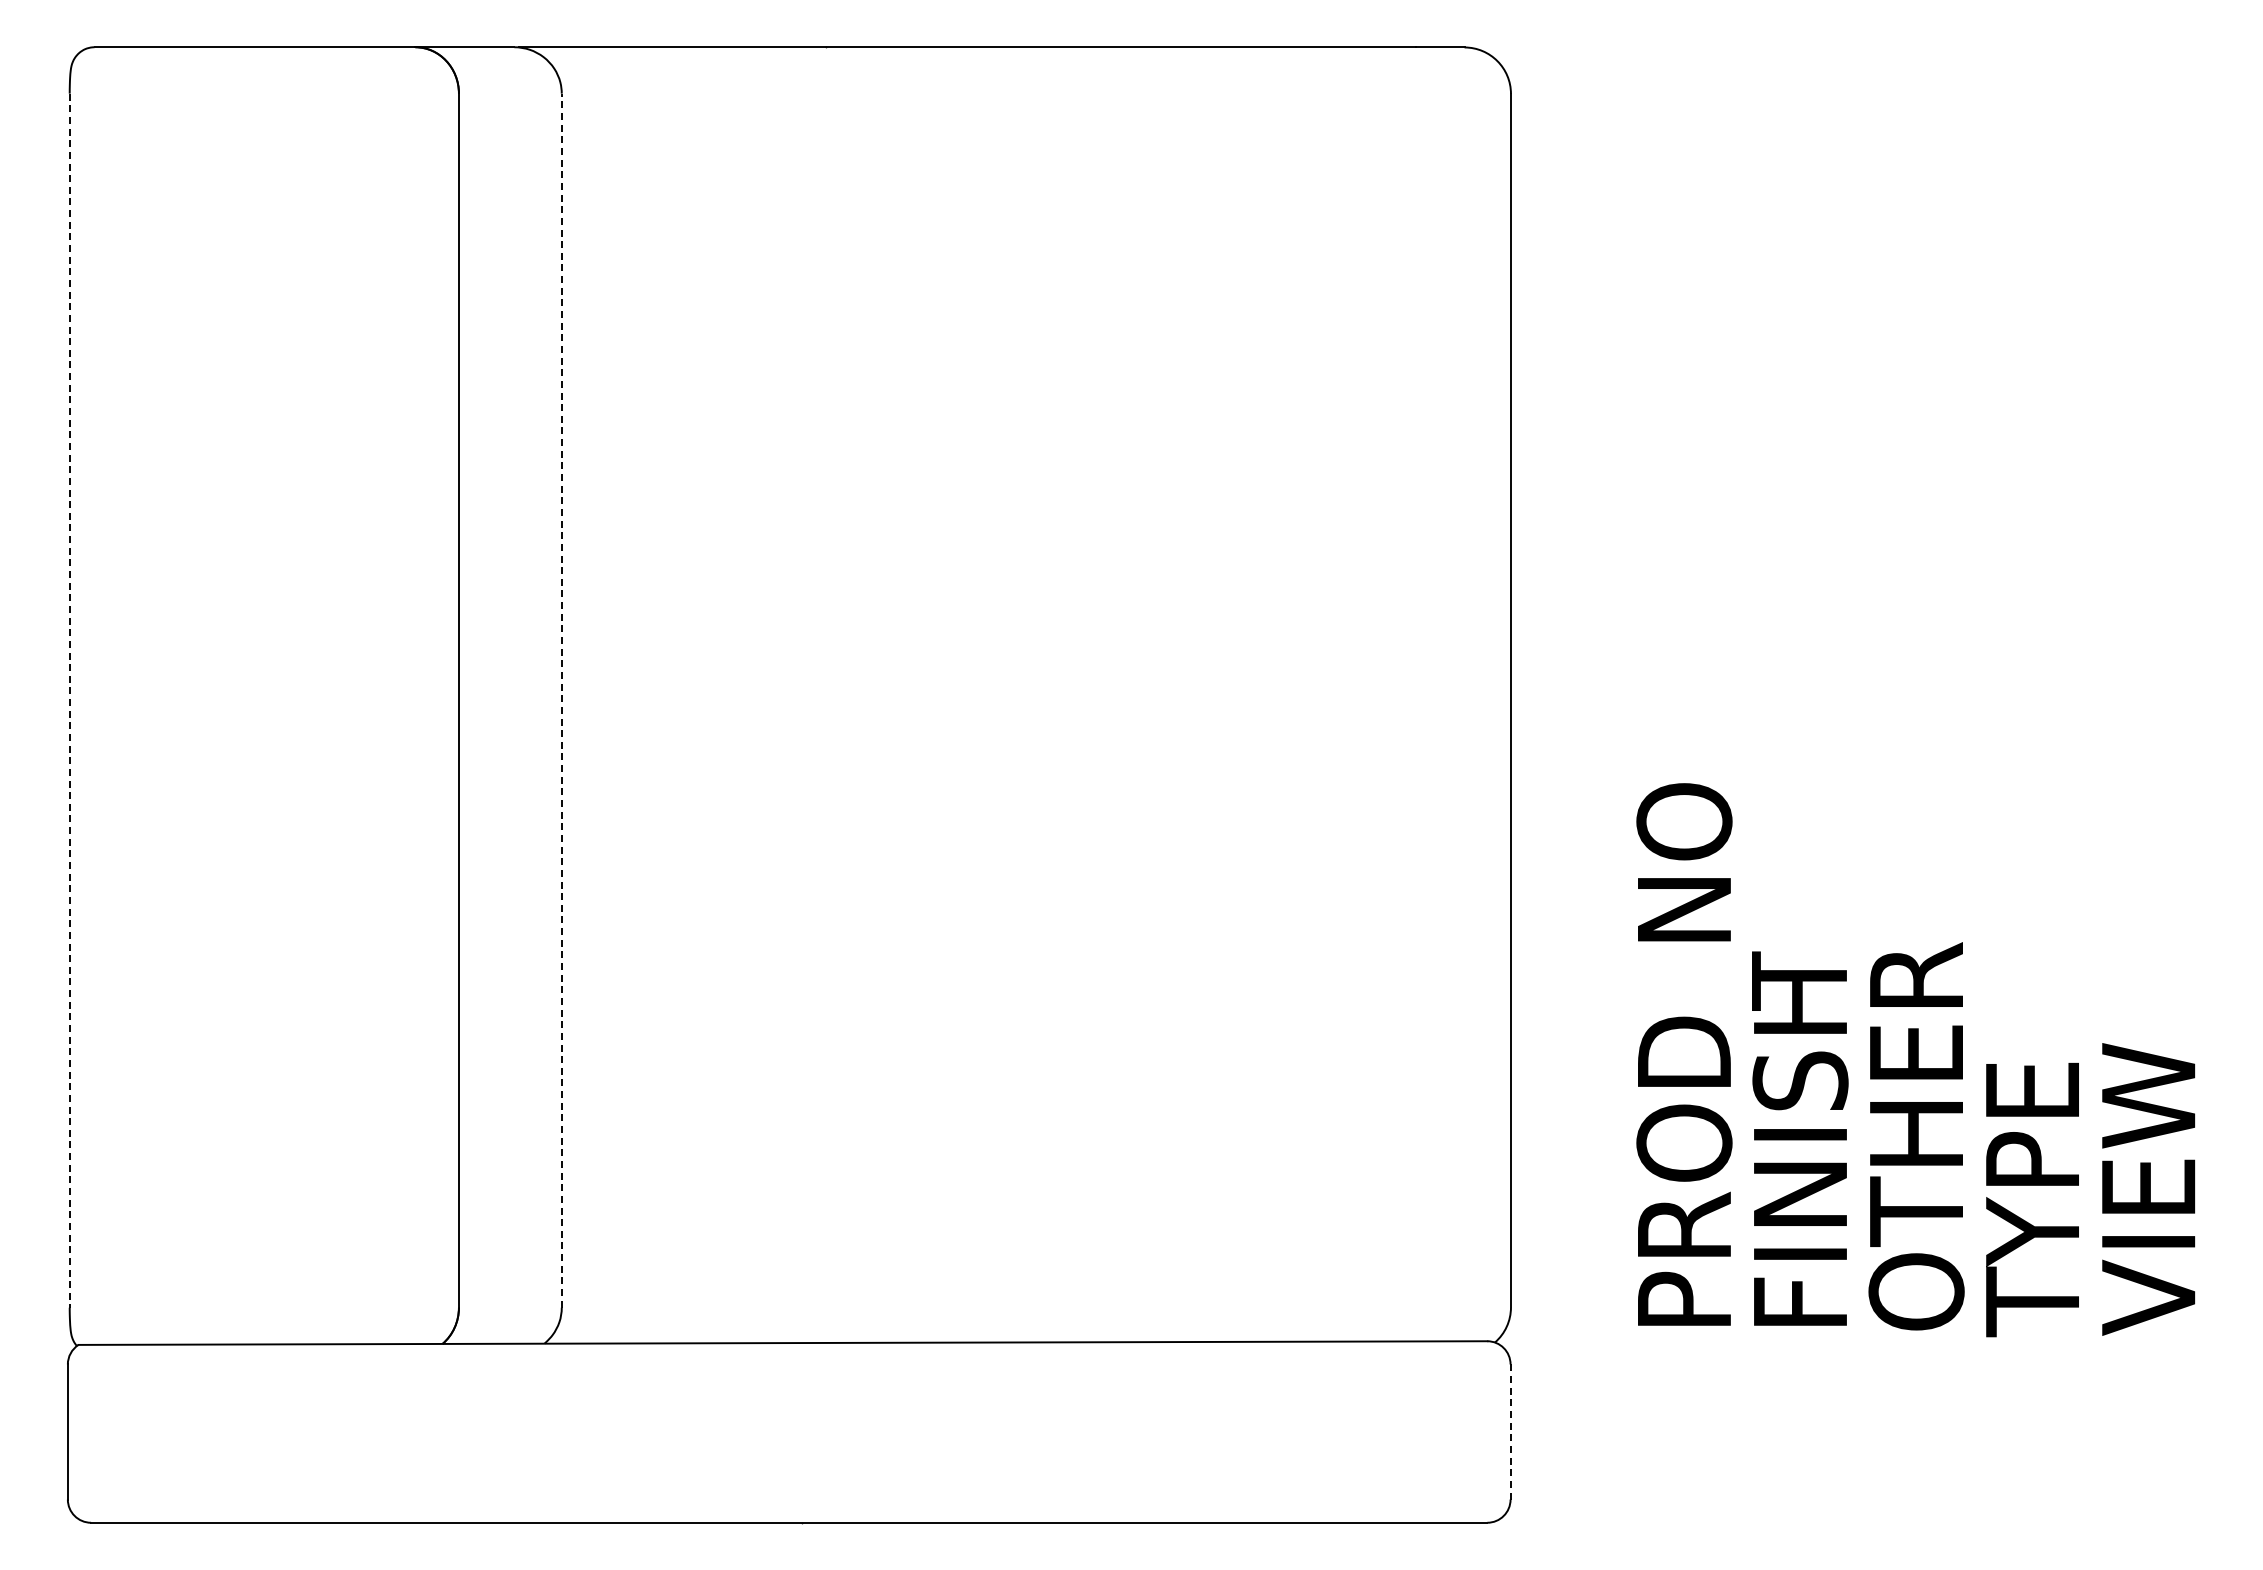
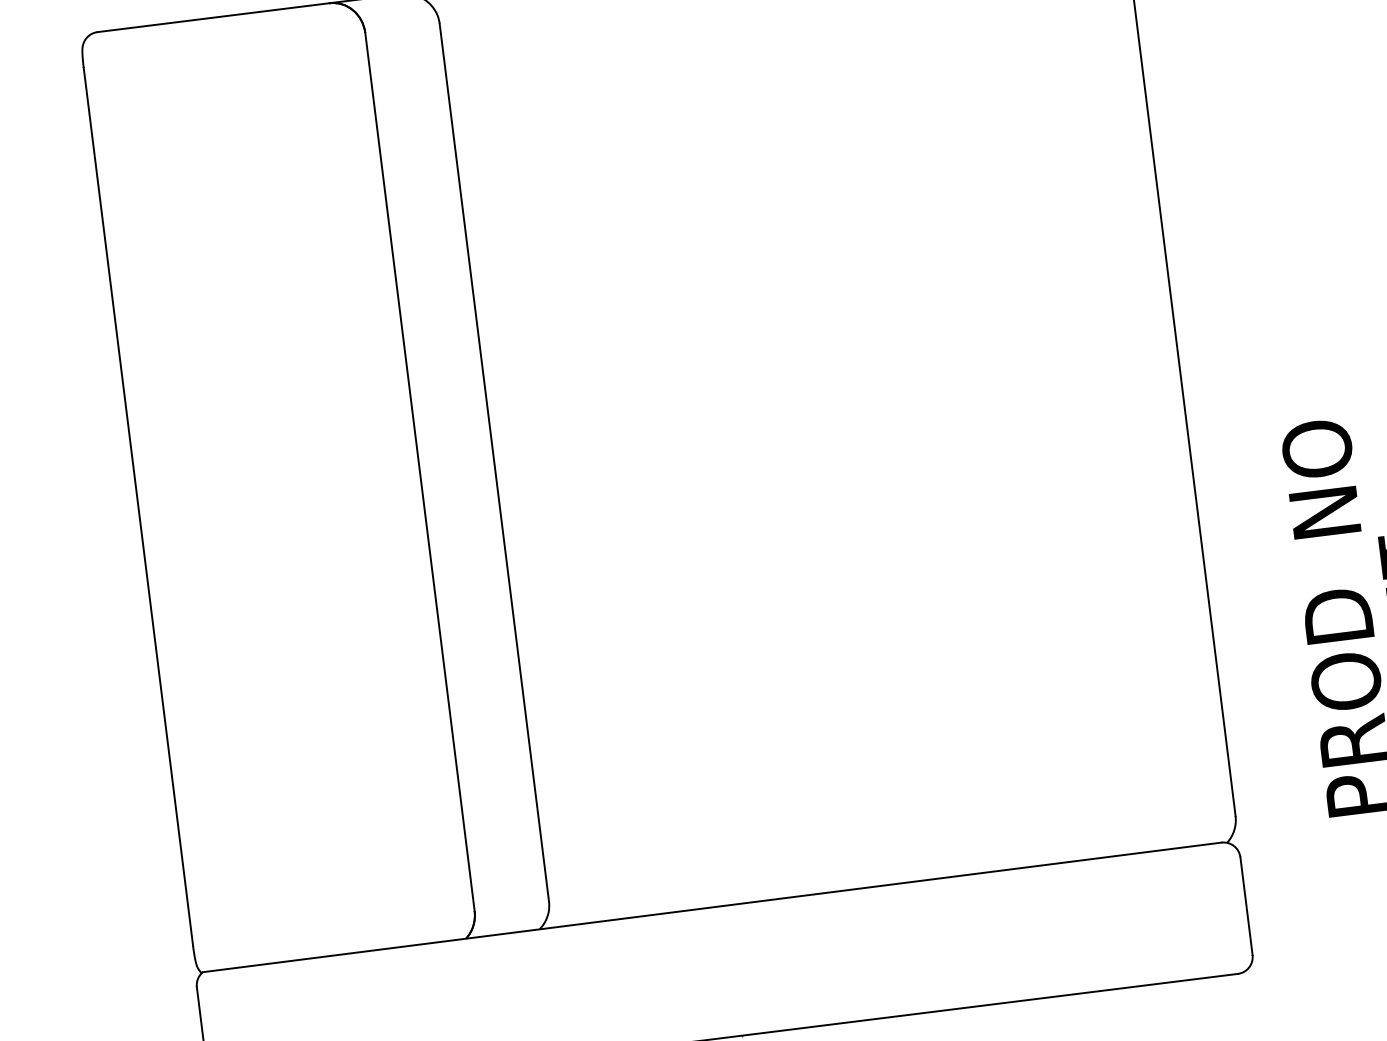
line: (561, 700) -> (494, 462), dashed -> solid
line: (69, 701) -> (138, 507), dashed -> solid
line: (1510, 1432) -> (1246, 906), dashed -> solid

